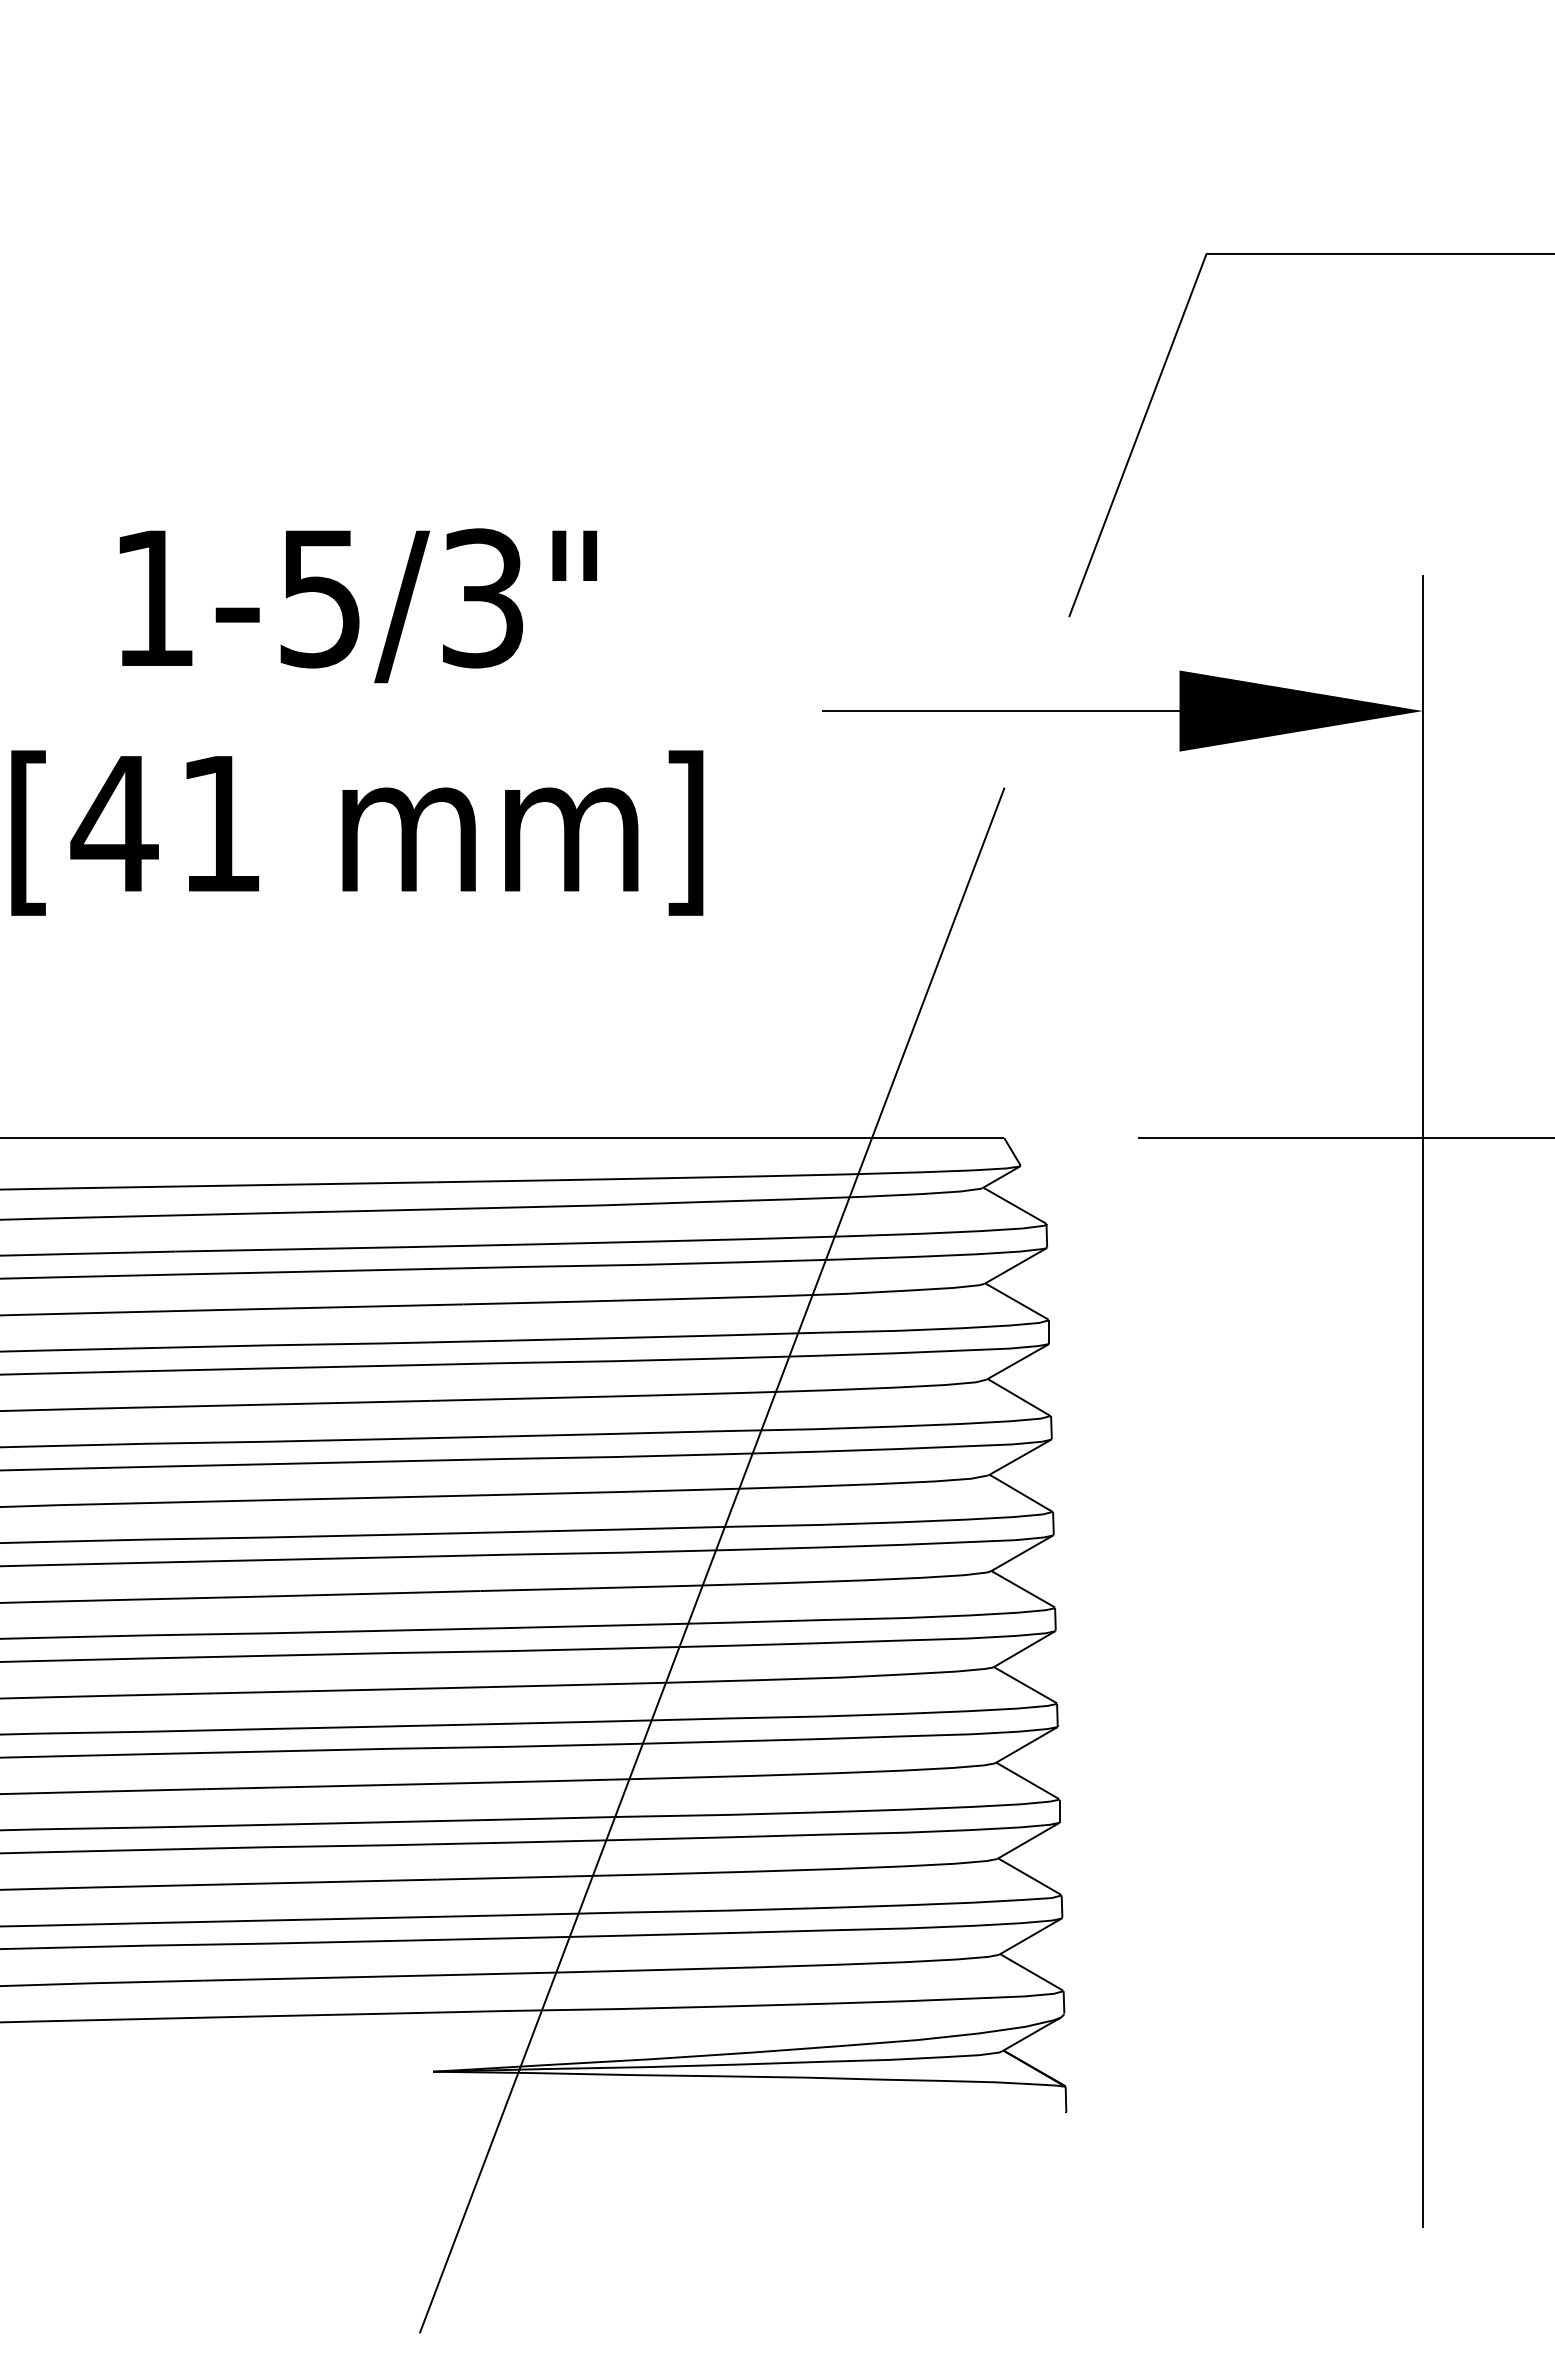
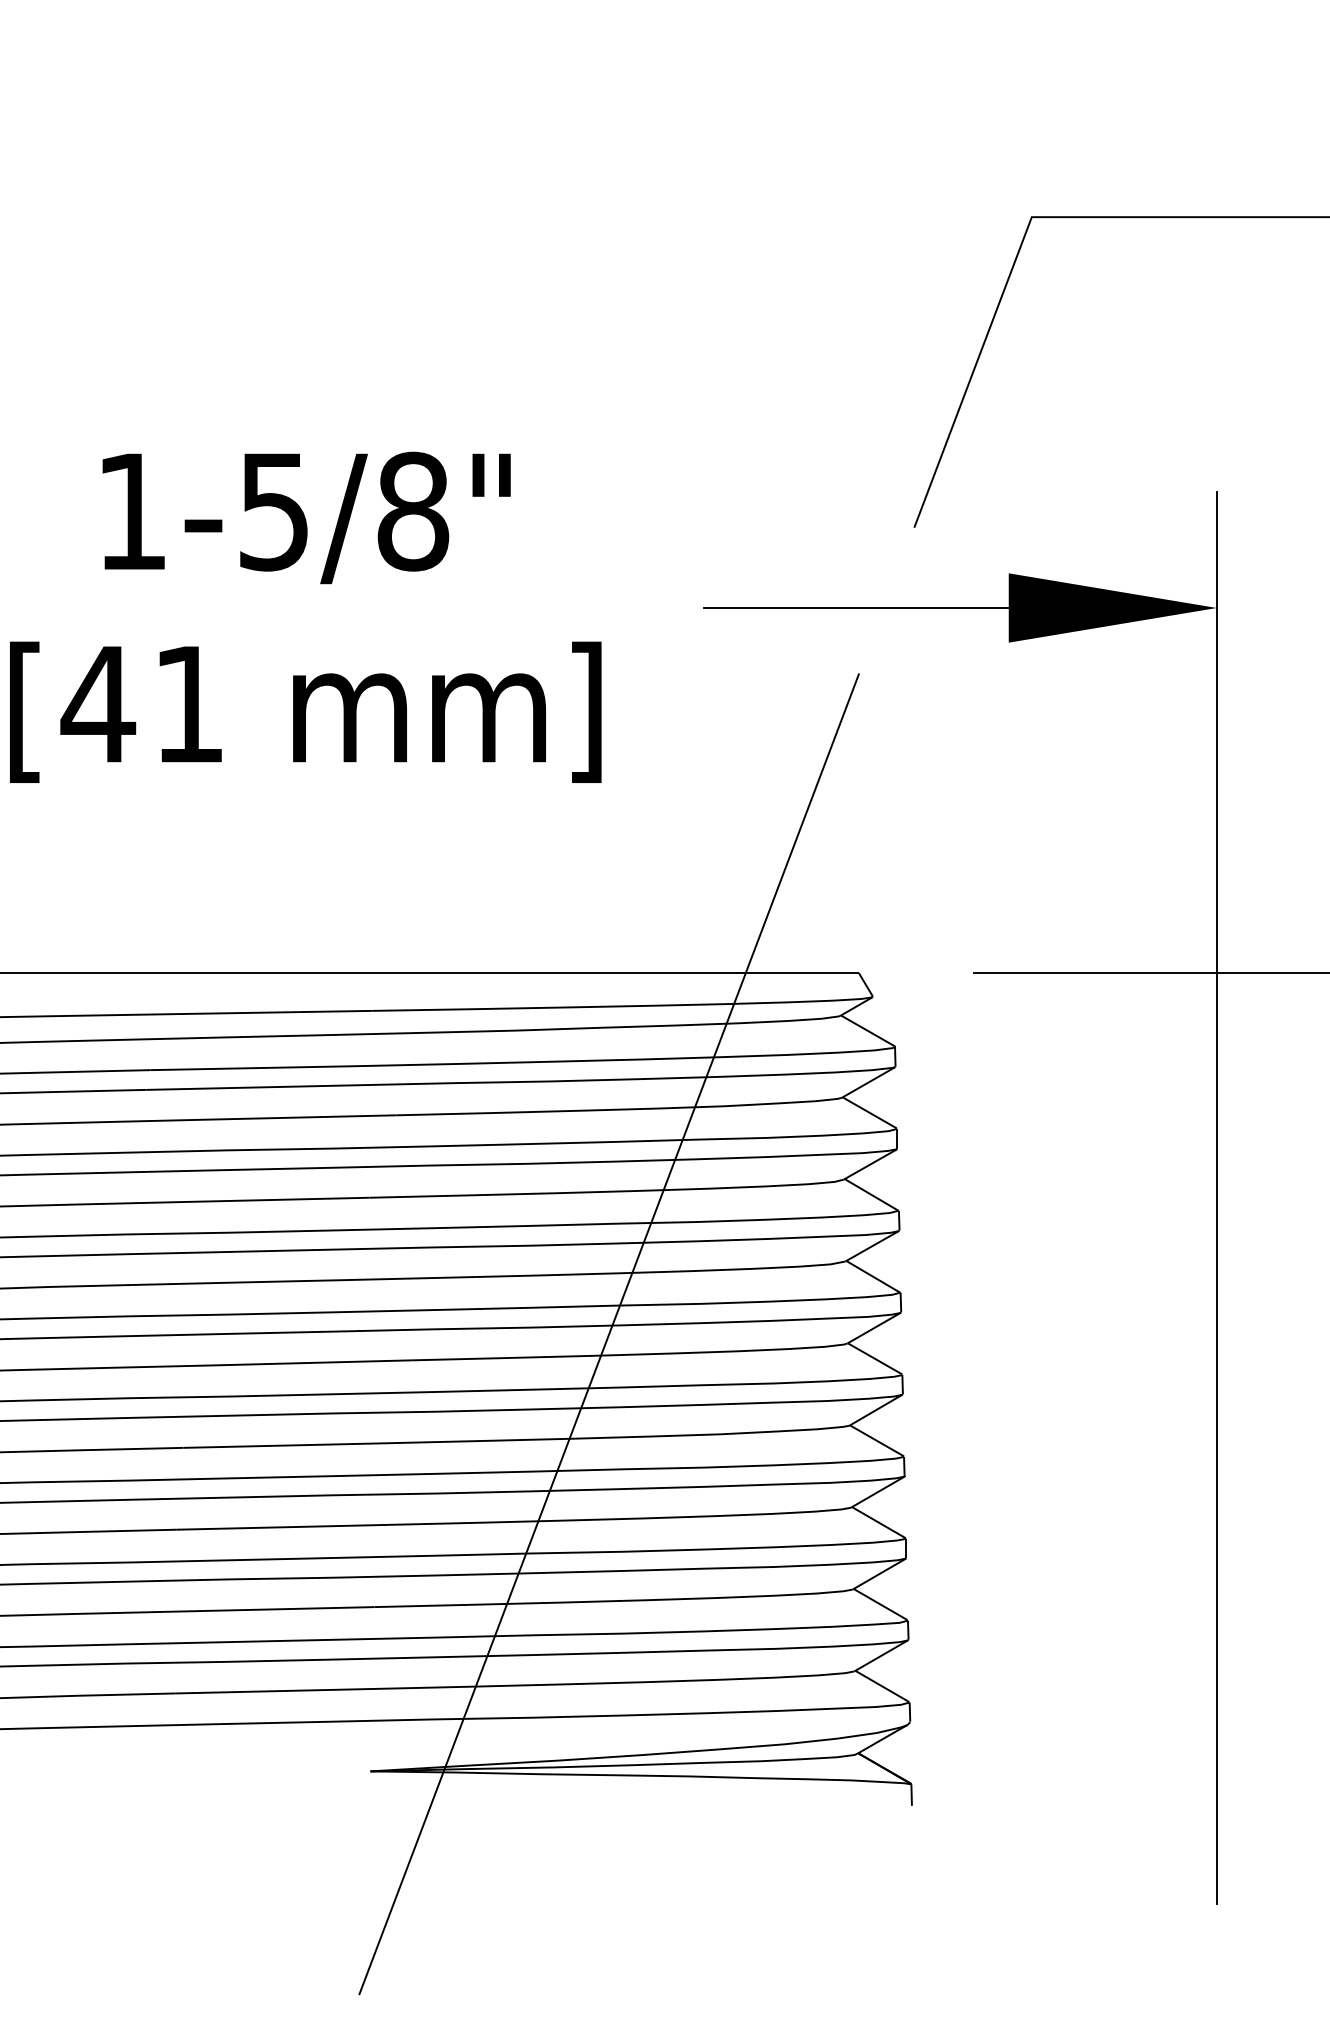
text: (482, 598) -> (412, 511), 1-5/3" -> 1-5/8"

